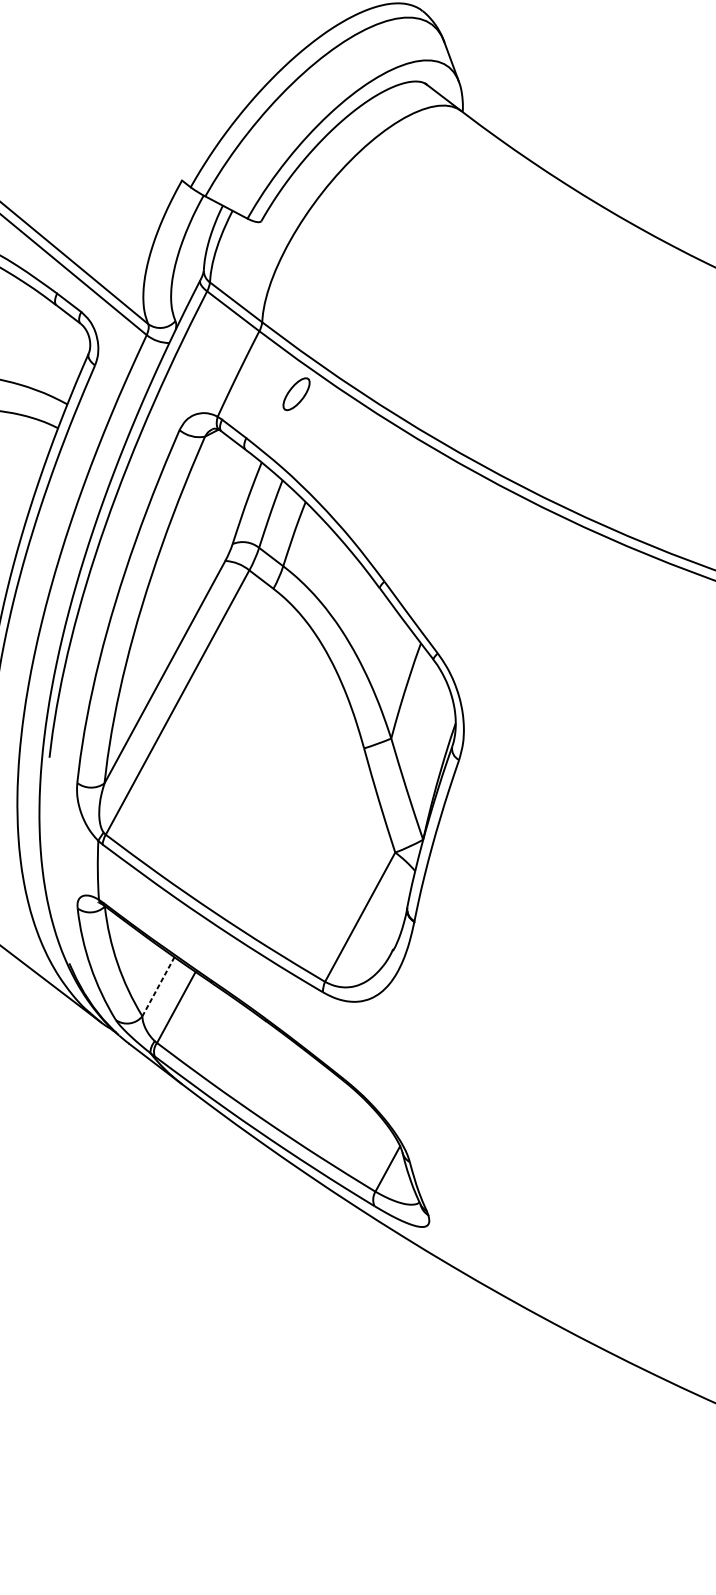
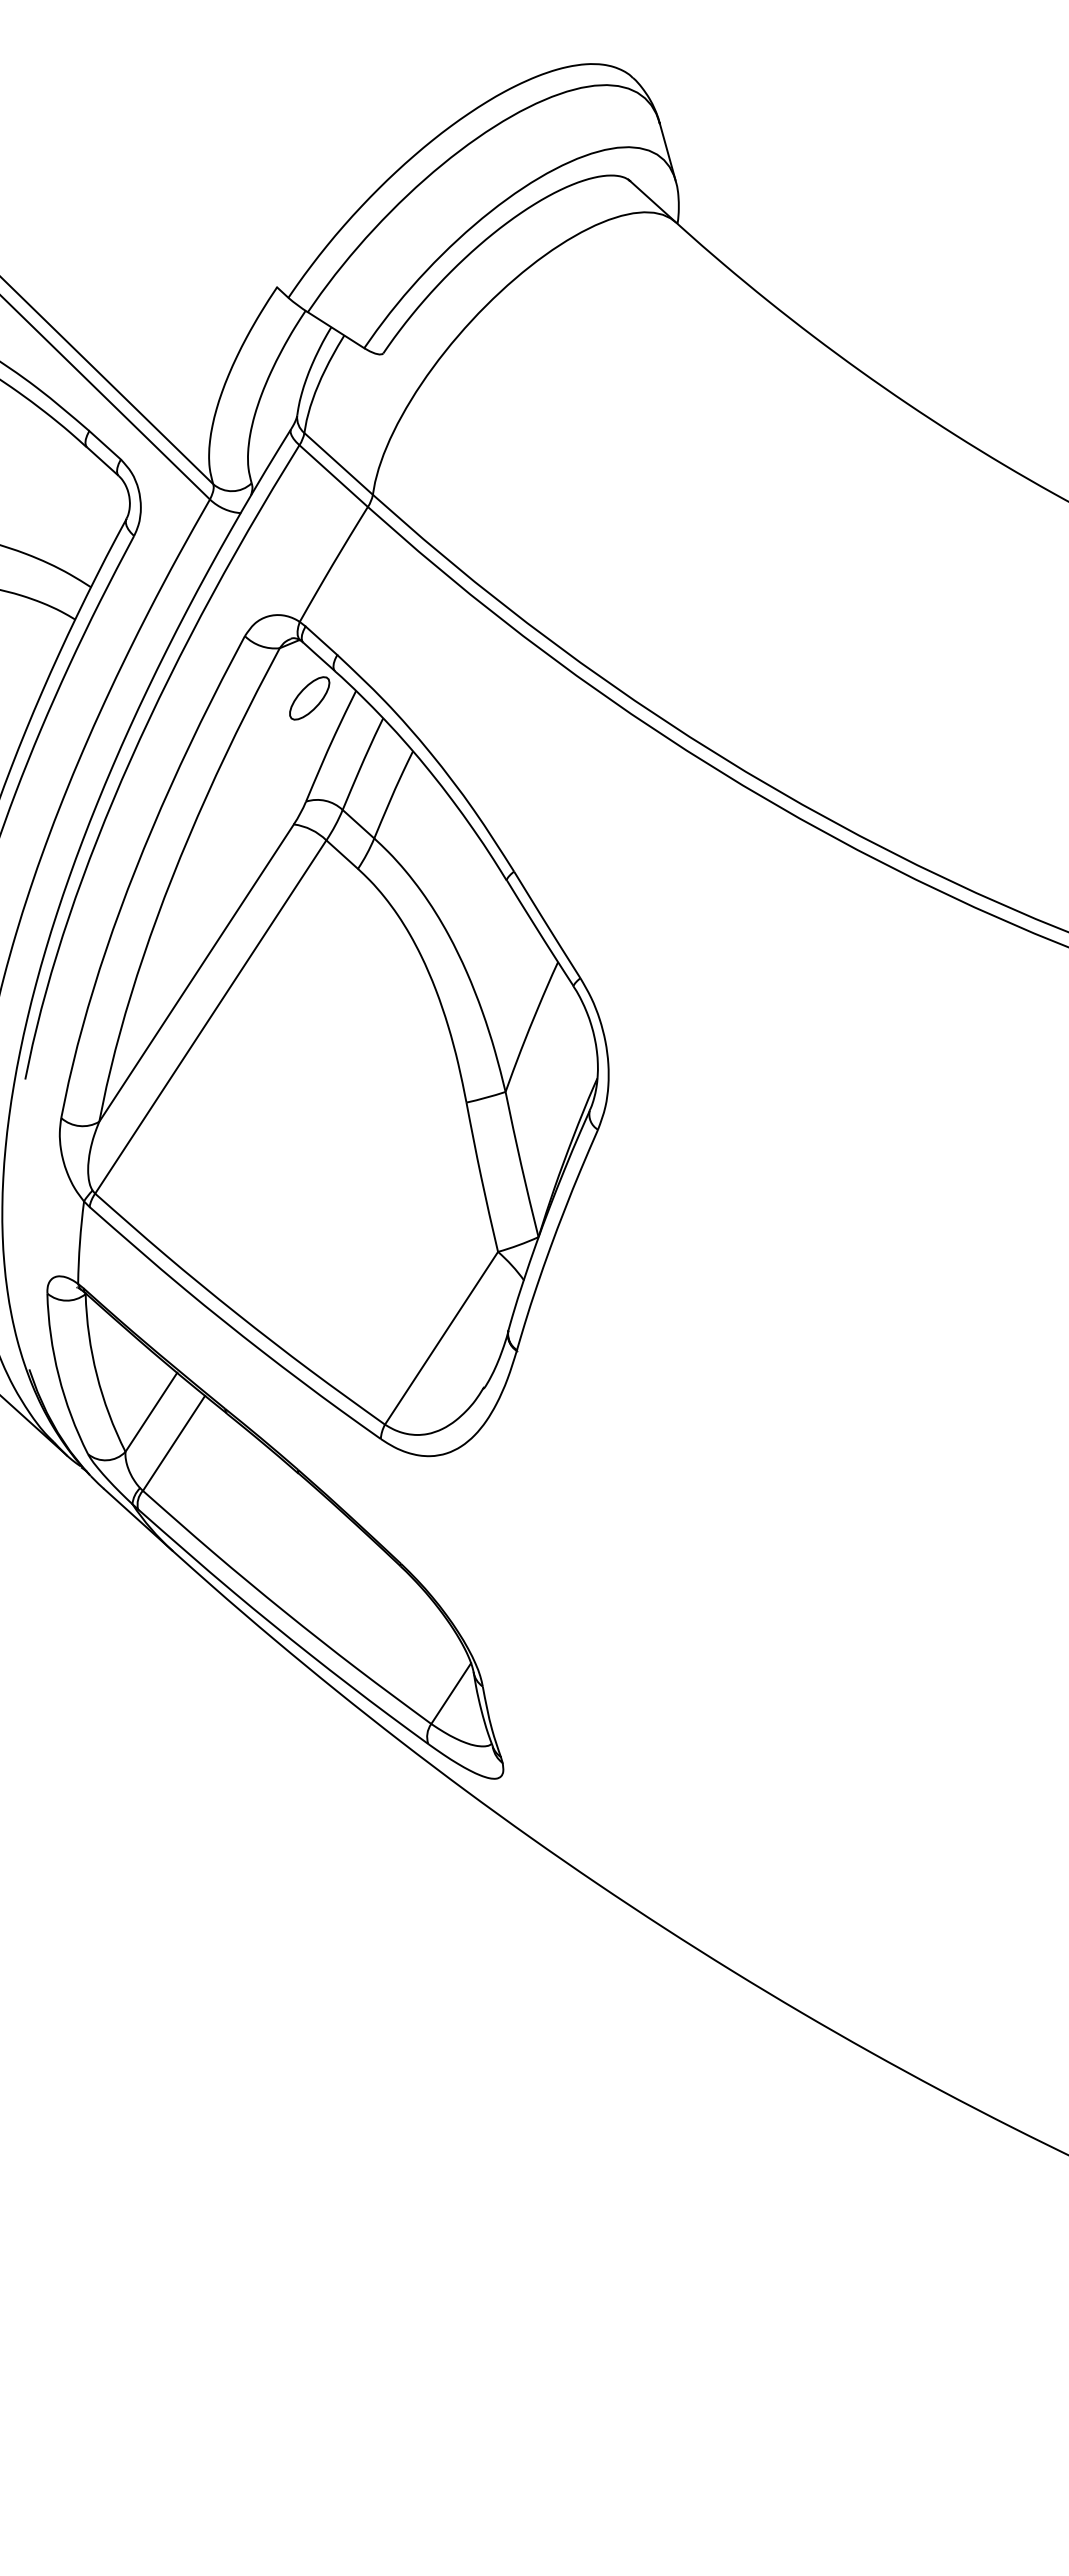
part: (296, 394) -> (309, 698), moved
line: (158, 986) -> (151, 1412), dashed -> solid

